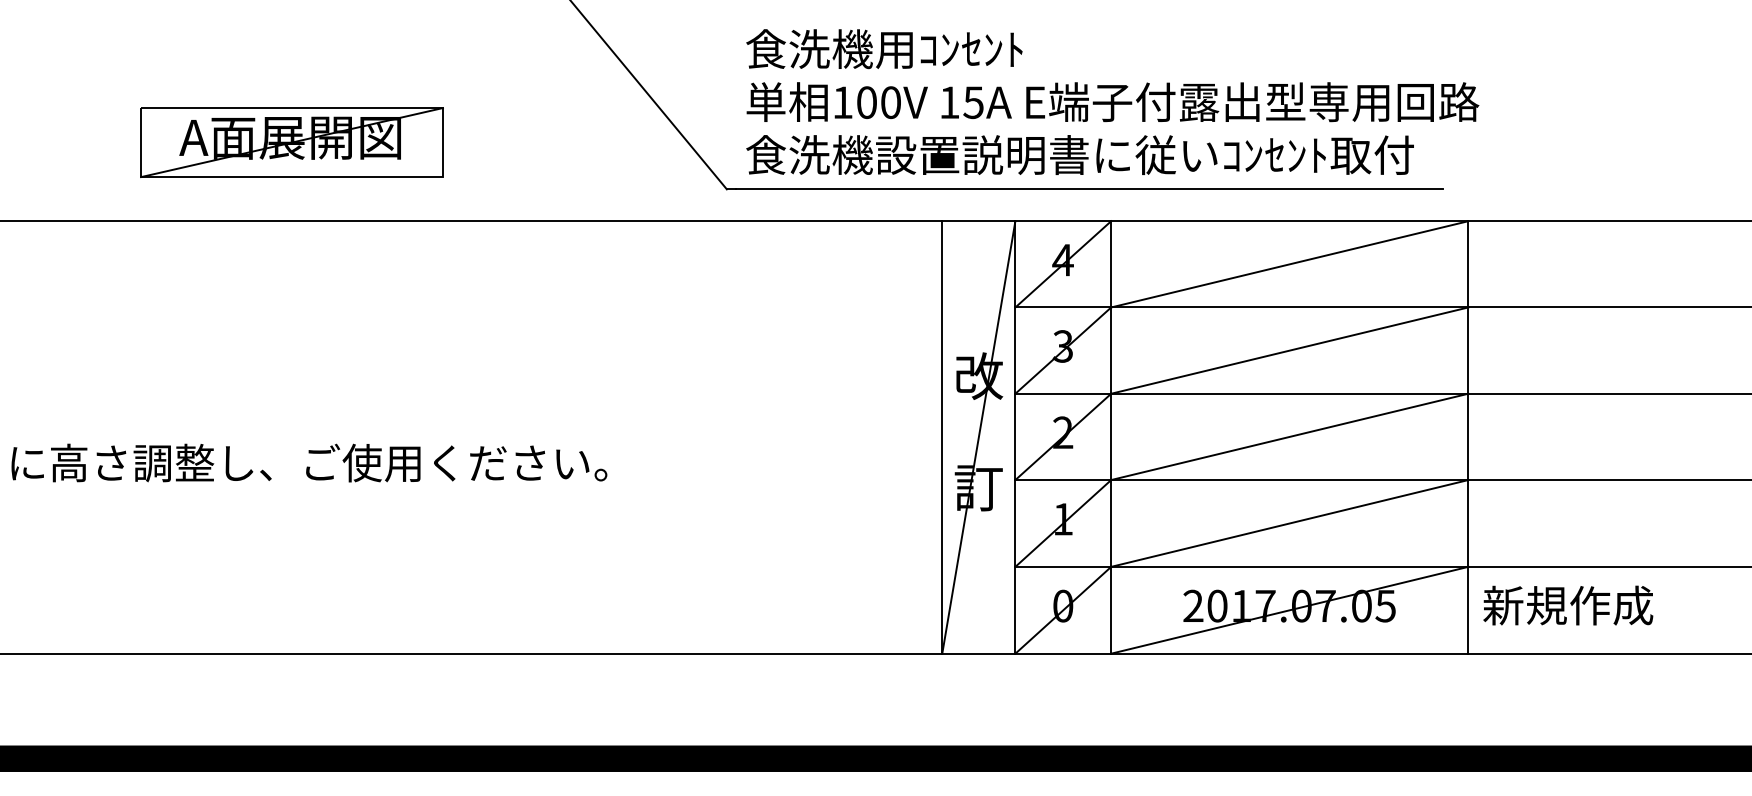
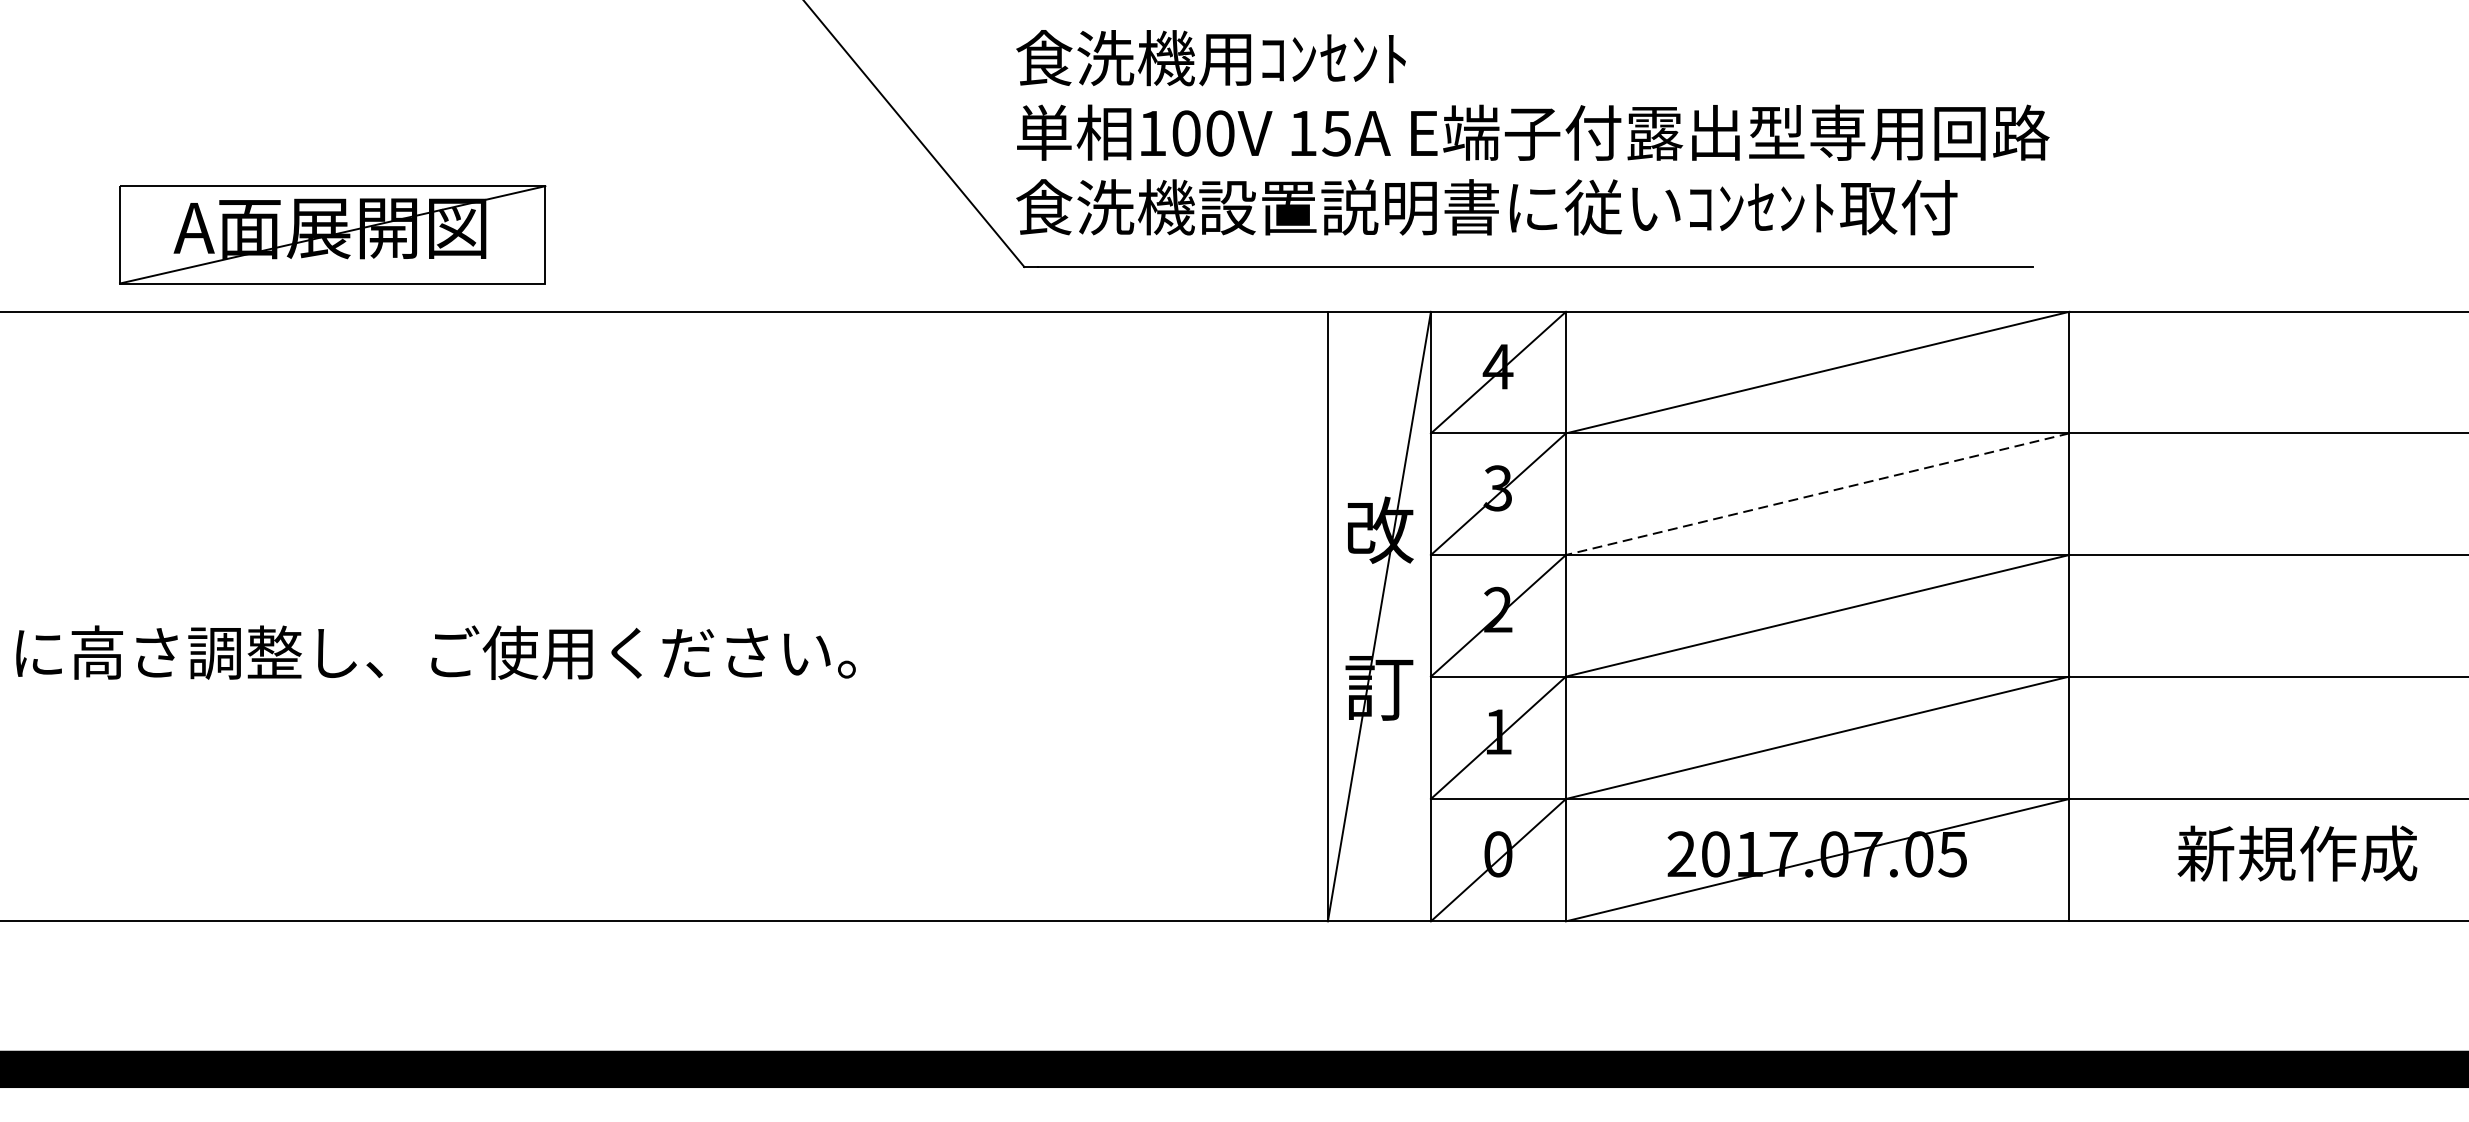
text: (1112, 101) -> (1532, 131), moved
part: (291, 142) -> (331, 234), moved
line: (1289, 350) -> (1817, 494), solid -> dashed
text: (1568, 605) -> (2297, 853), moved

